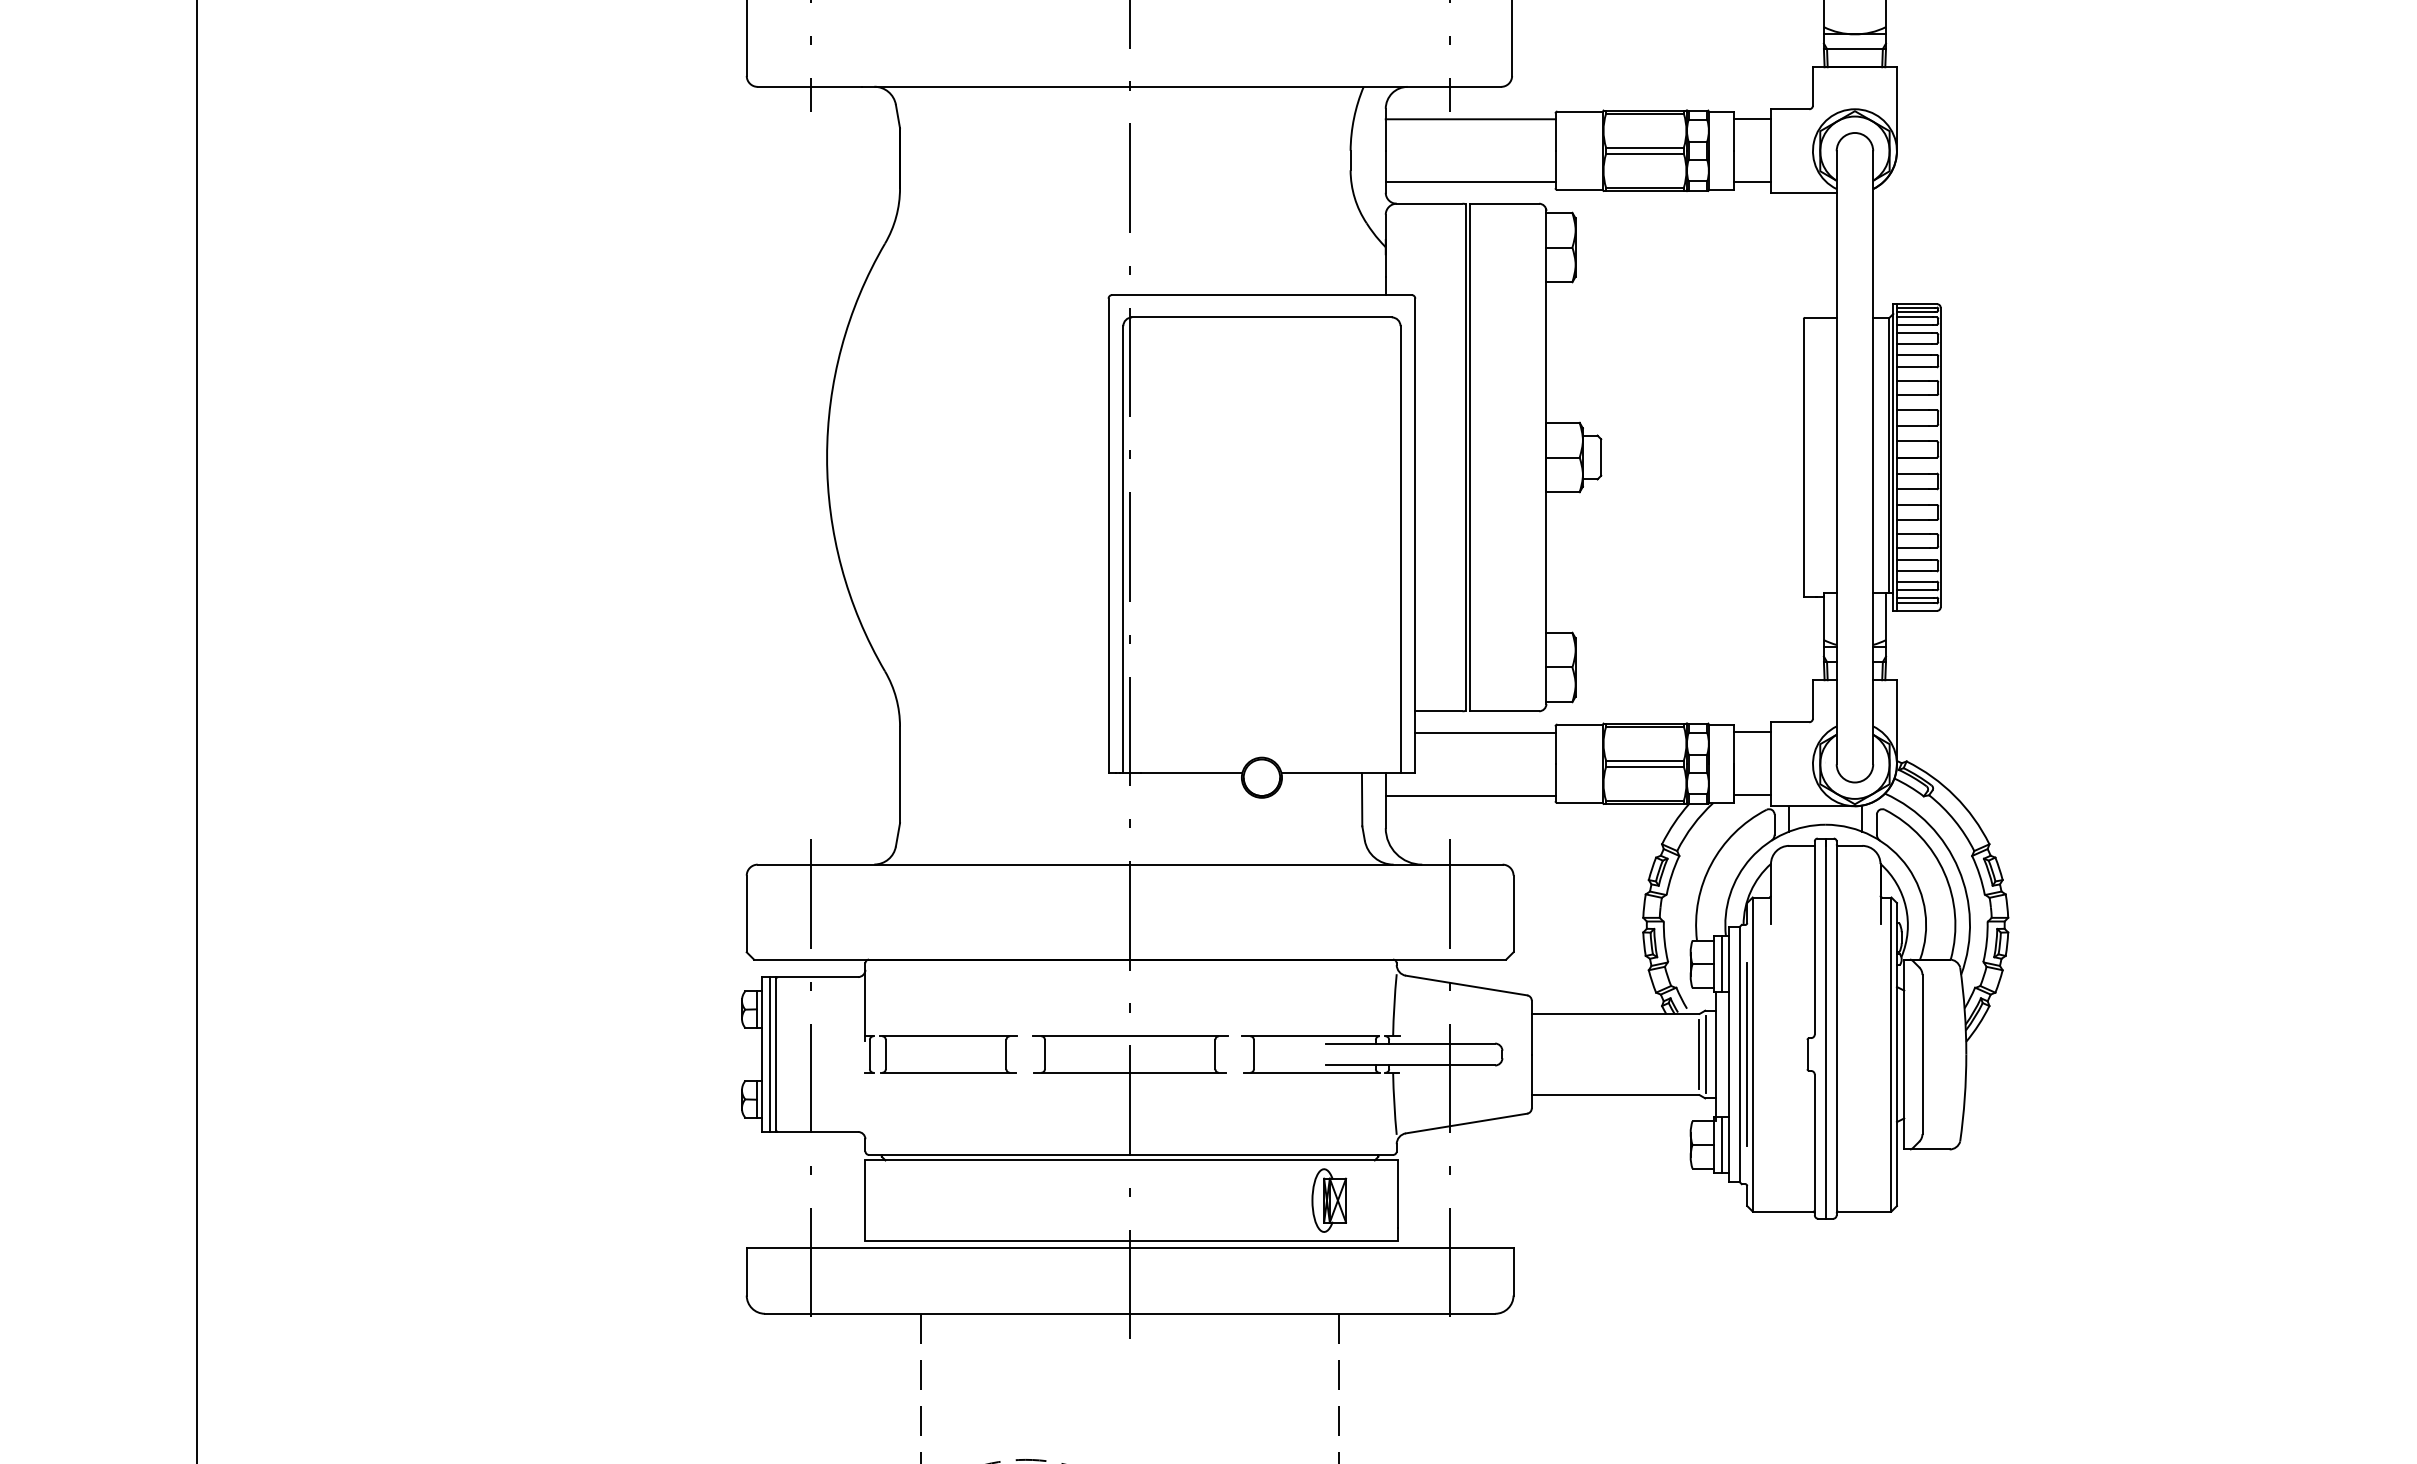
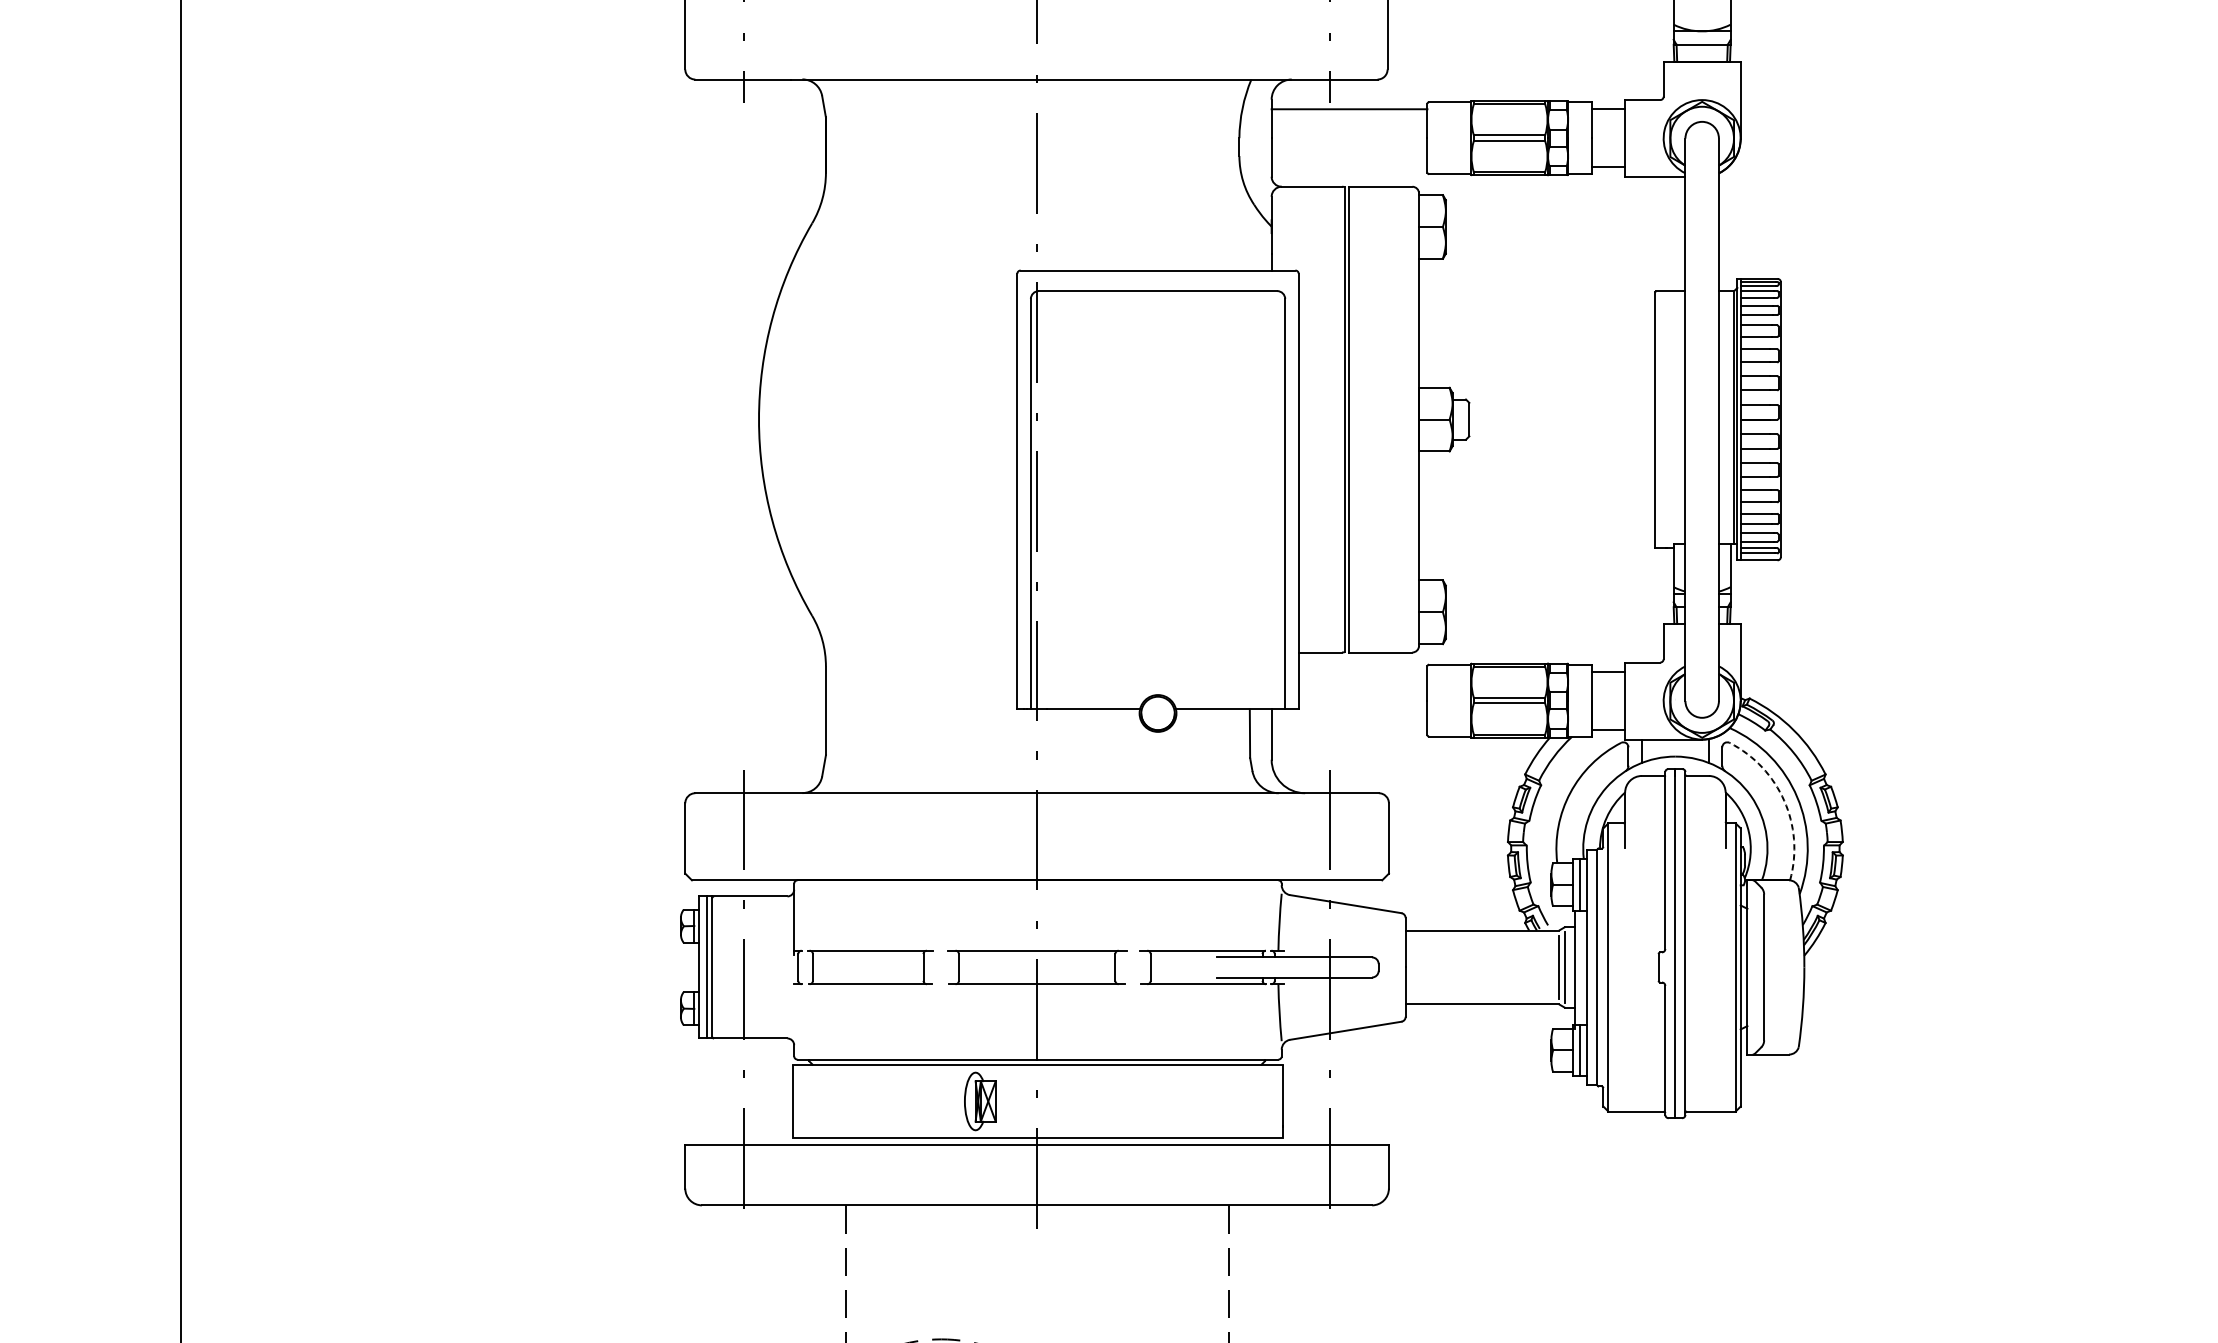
line: (1470, 182) -> (1349, 167), removed
line: (1485, 732) -> (1363, 671), removed
line: (1470, 795) -> (1349, 729), removed
arc: (1944, 872) -> (1784, 800), solid -> dashed
line: (1747, 1054) -> (1603, 967), removed
part: (1329, 1200) -> (980, 1101), moved

